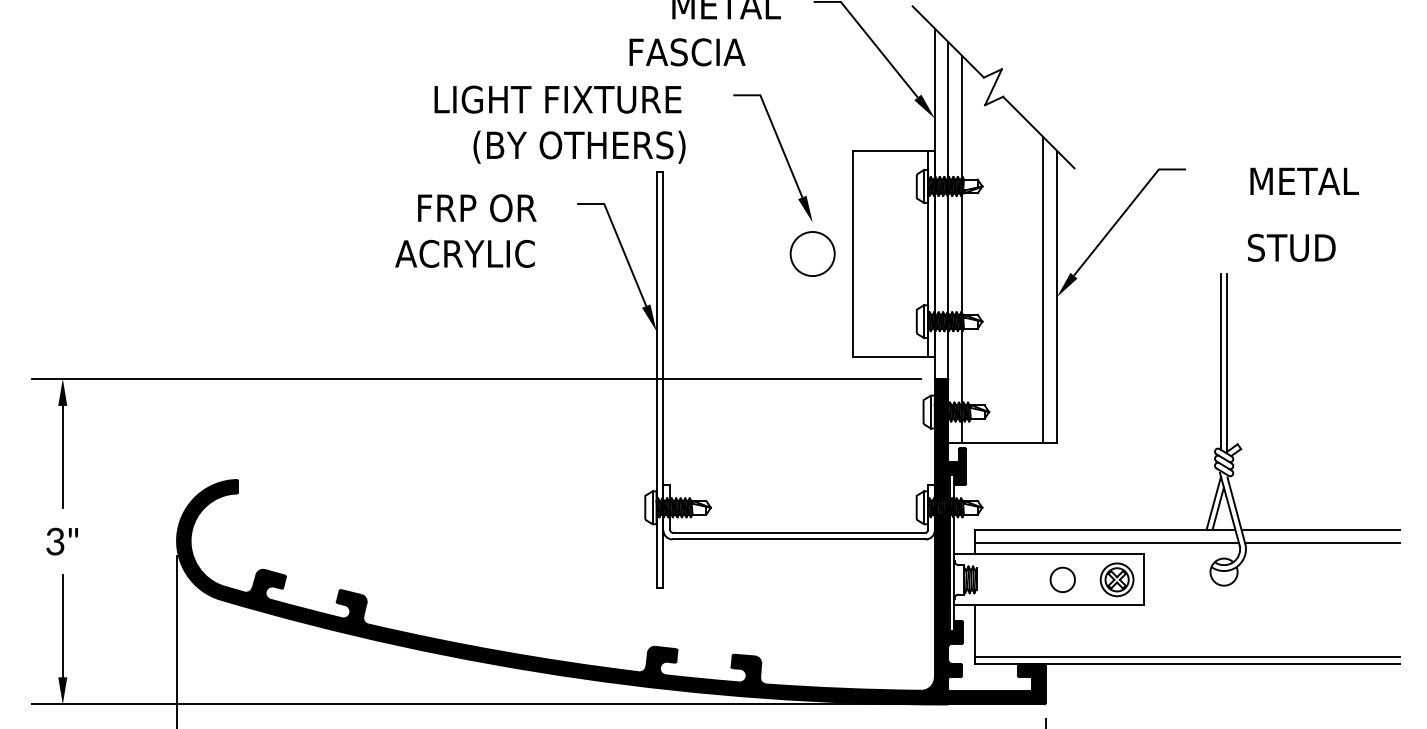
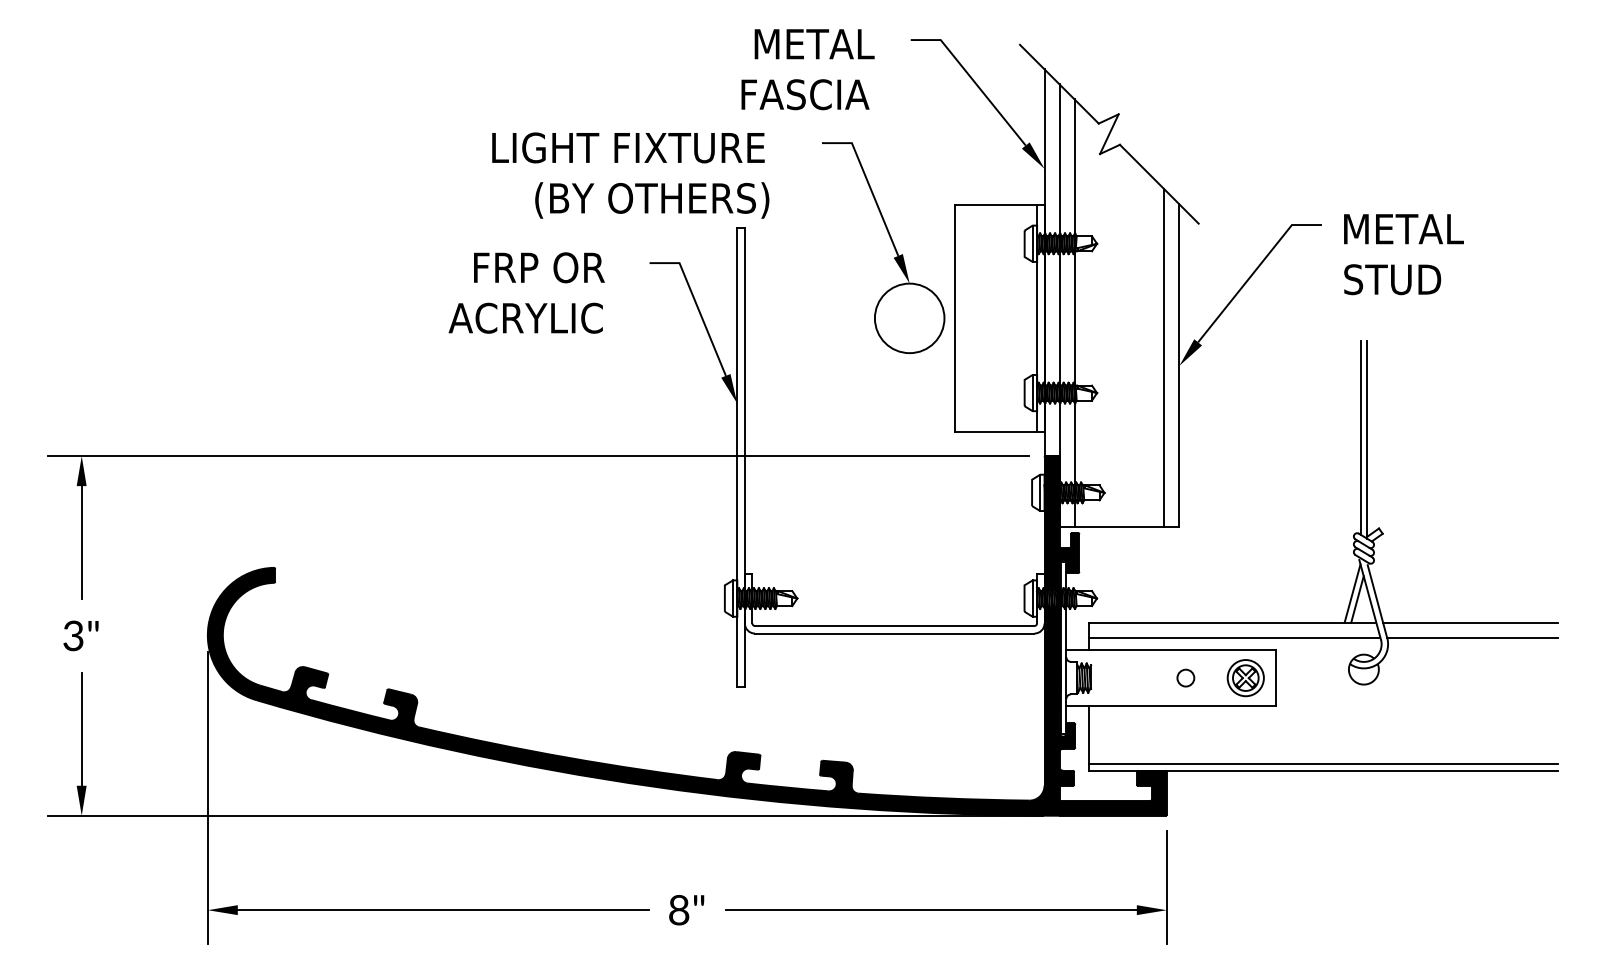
text: (687, 52) -> (805, 94), moved
text: (1304, 181) -> (1403, 229), moved
text: (1291, 247) -> (1392, 279), moved
circle: (812, 254) -> (909, 318), size x1.43
circle: (1062, 579) -> (1185, 677), size x0.62

